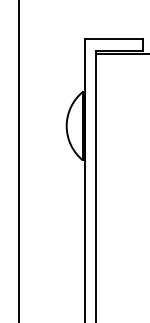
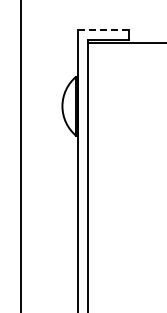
line: (114, 39) -> (104, 30), solid -> dashed

